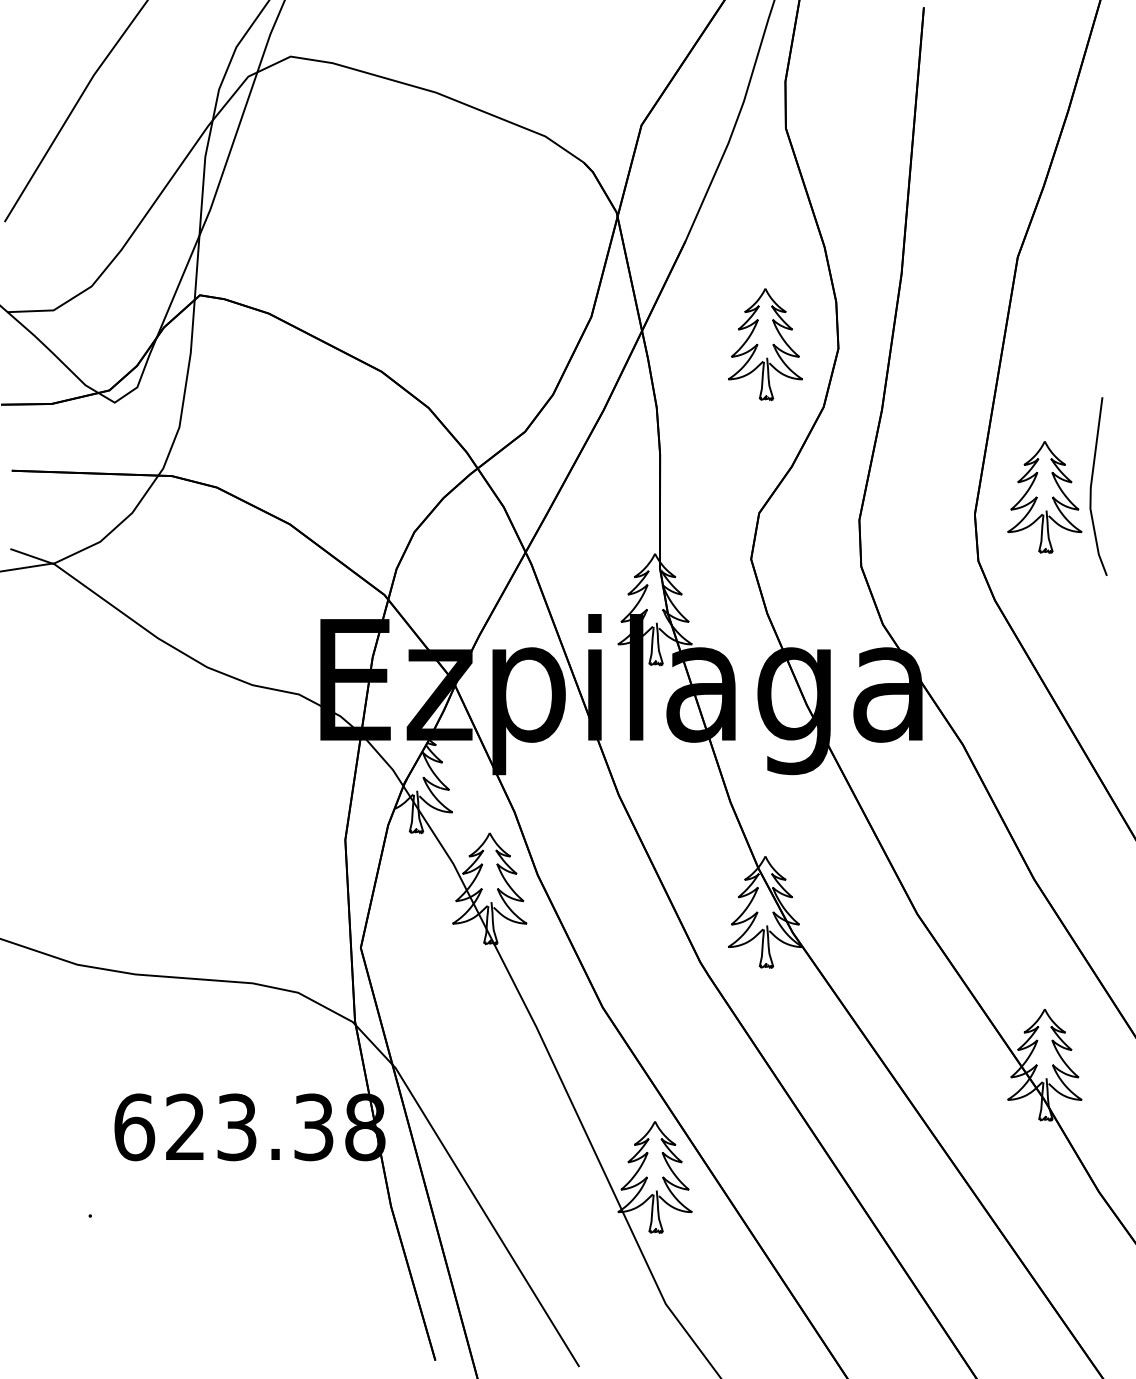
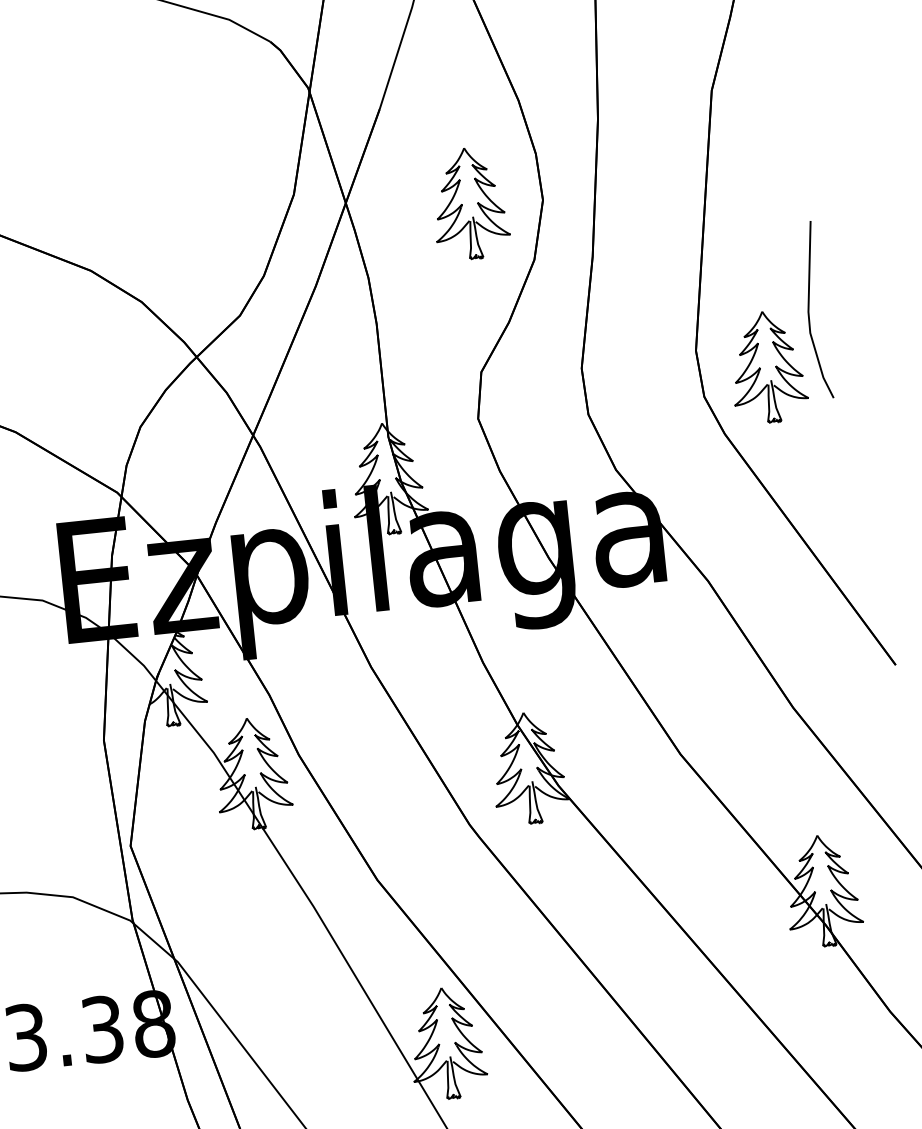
part: (1044, 497) -> (767, 367), moved

